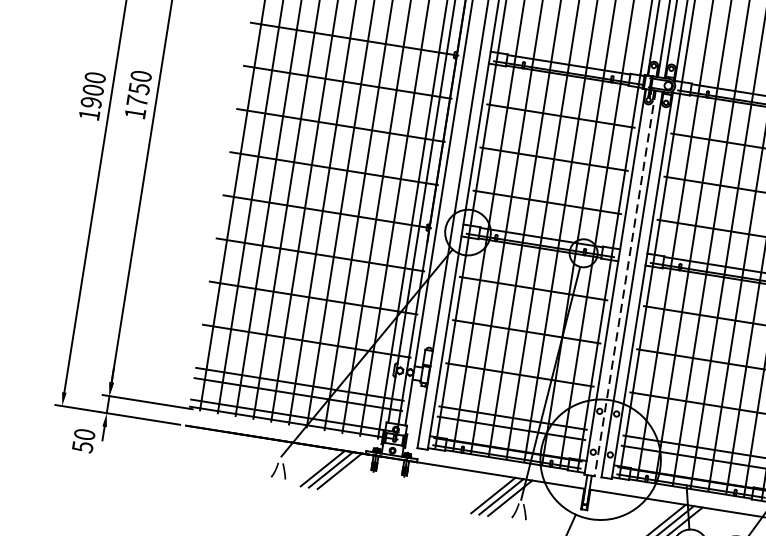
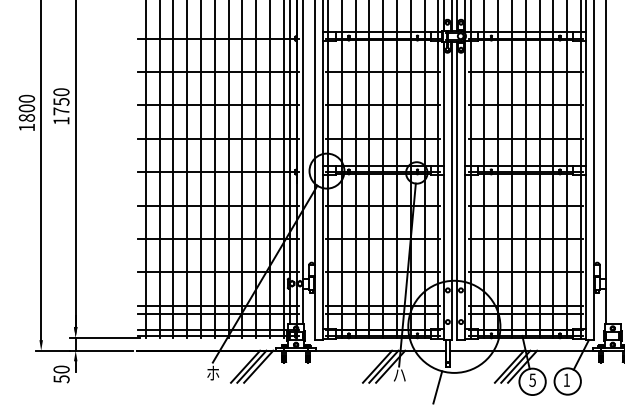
text: (92, 102) -> (27, 117), 1900 -> 1800
line: (624, 284) -> (451, 191), dashed -> solid
text: (280, 469) -> (213, 372), ハ -> ホ

